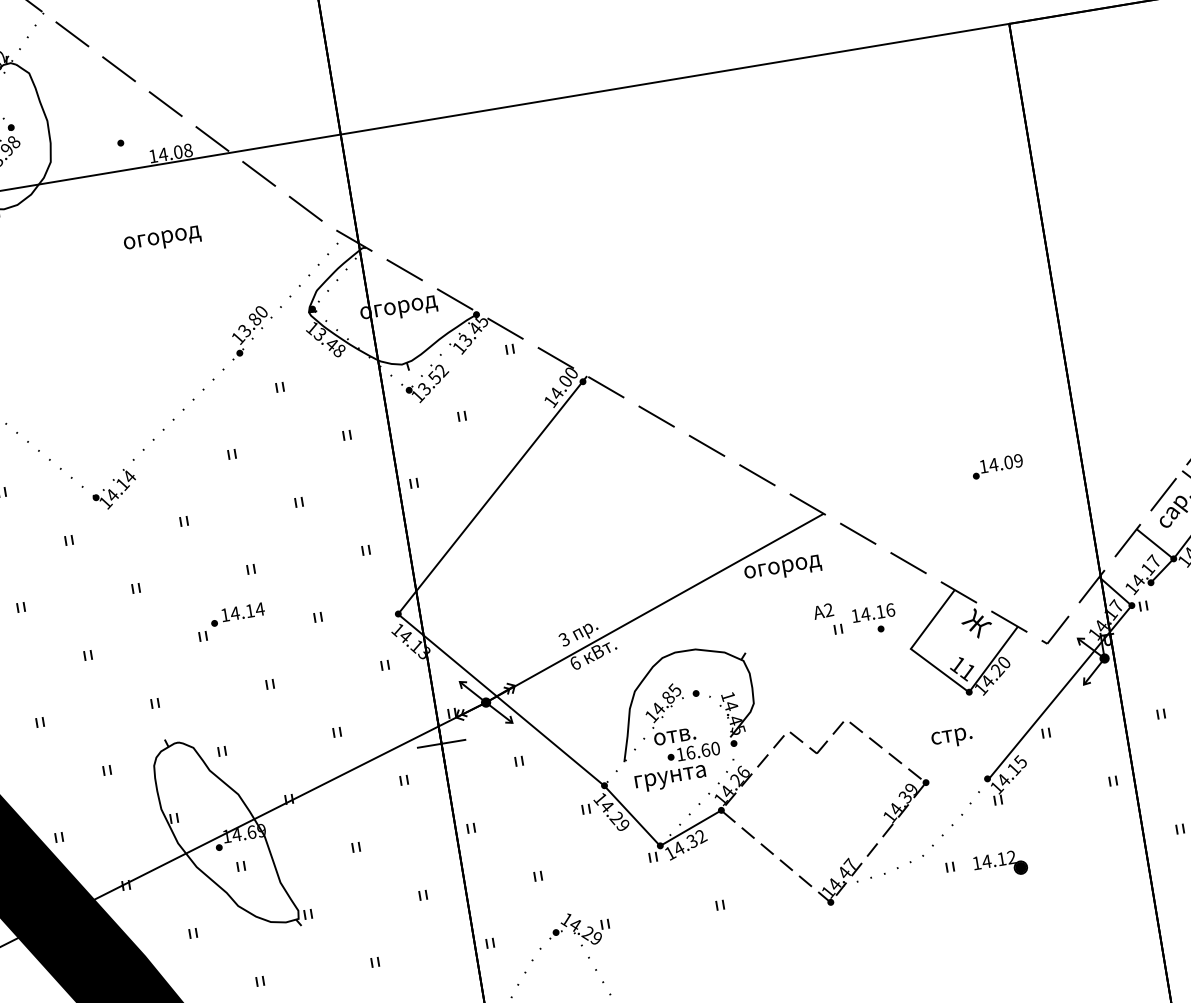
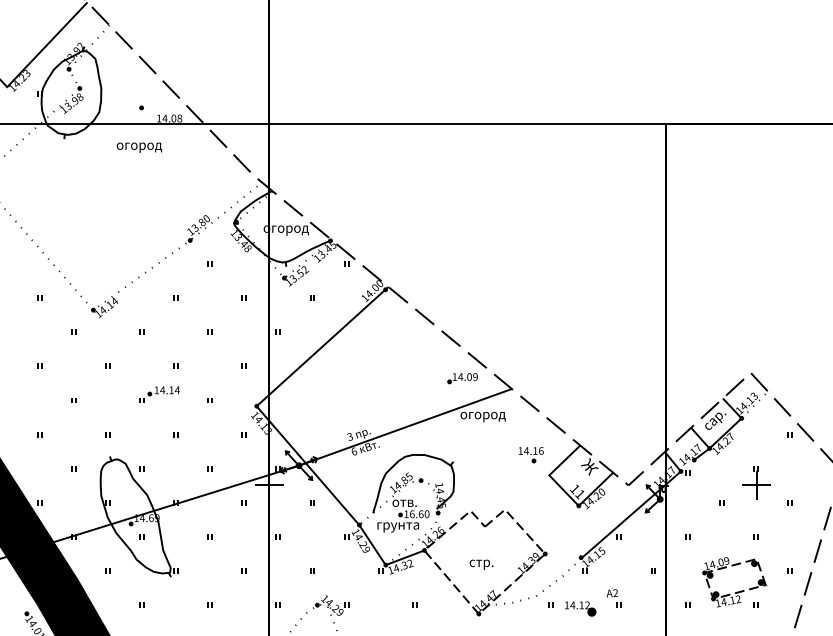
text: (162, 239) -> (139, 147), moved
part: (997, 466) -> (462, 378), moved
part: (826, 619) -> (613, 598), moved
text: (951, 737) -> (481, 564), moved

